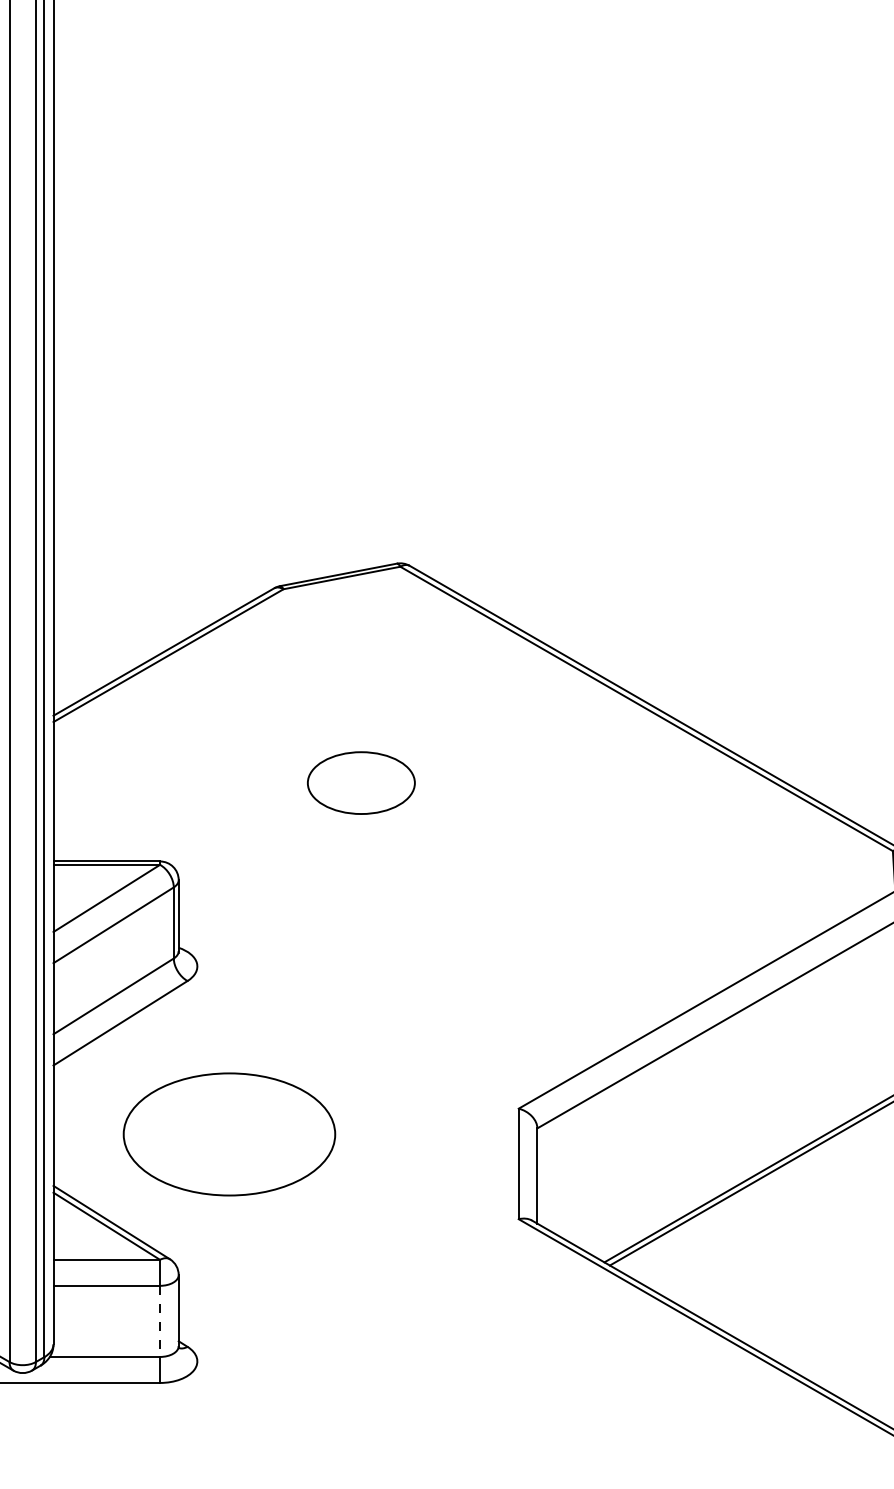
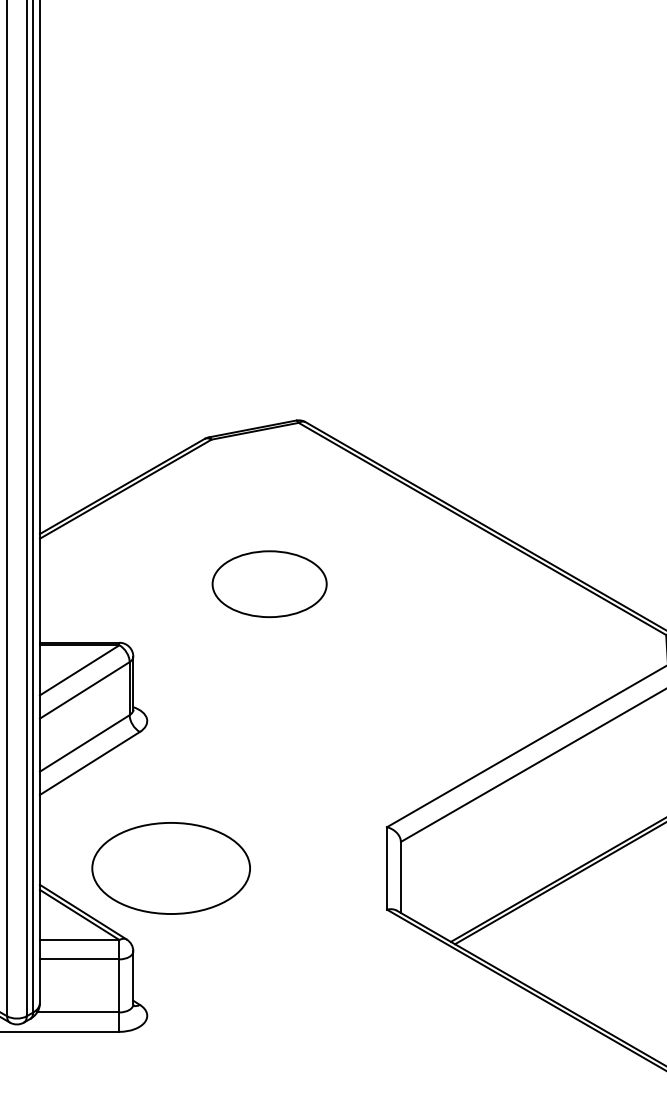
part: (361, 783) -> (269, 584), size x1.43
part: (228, 1134) -> (170, 868), moved
line: (160, 1320) -> (119, 985), dashed -> solid

